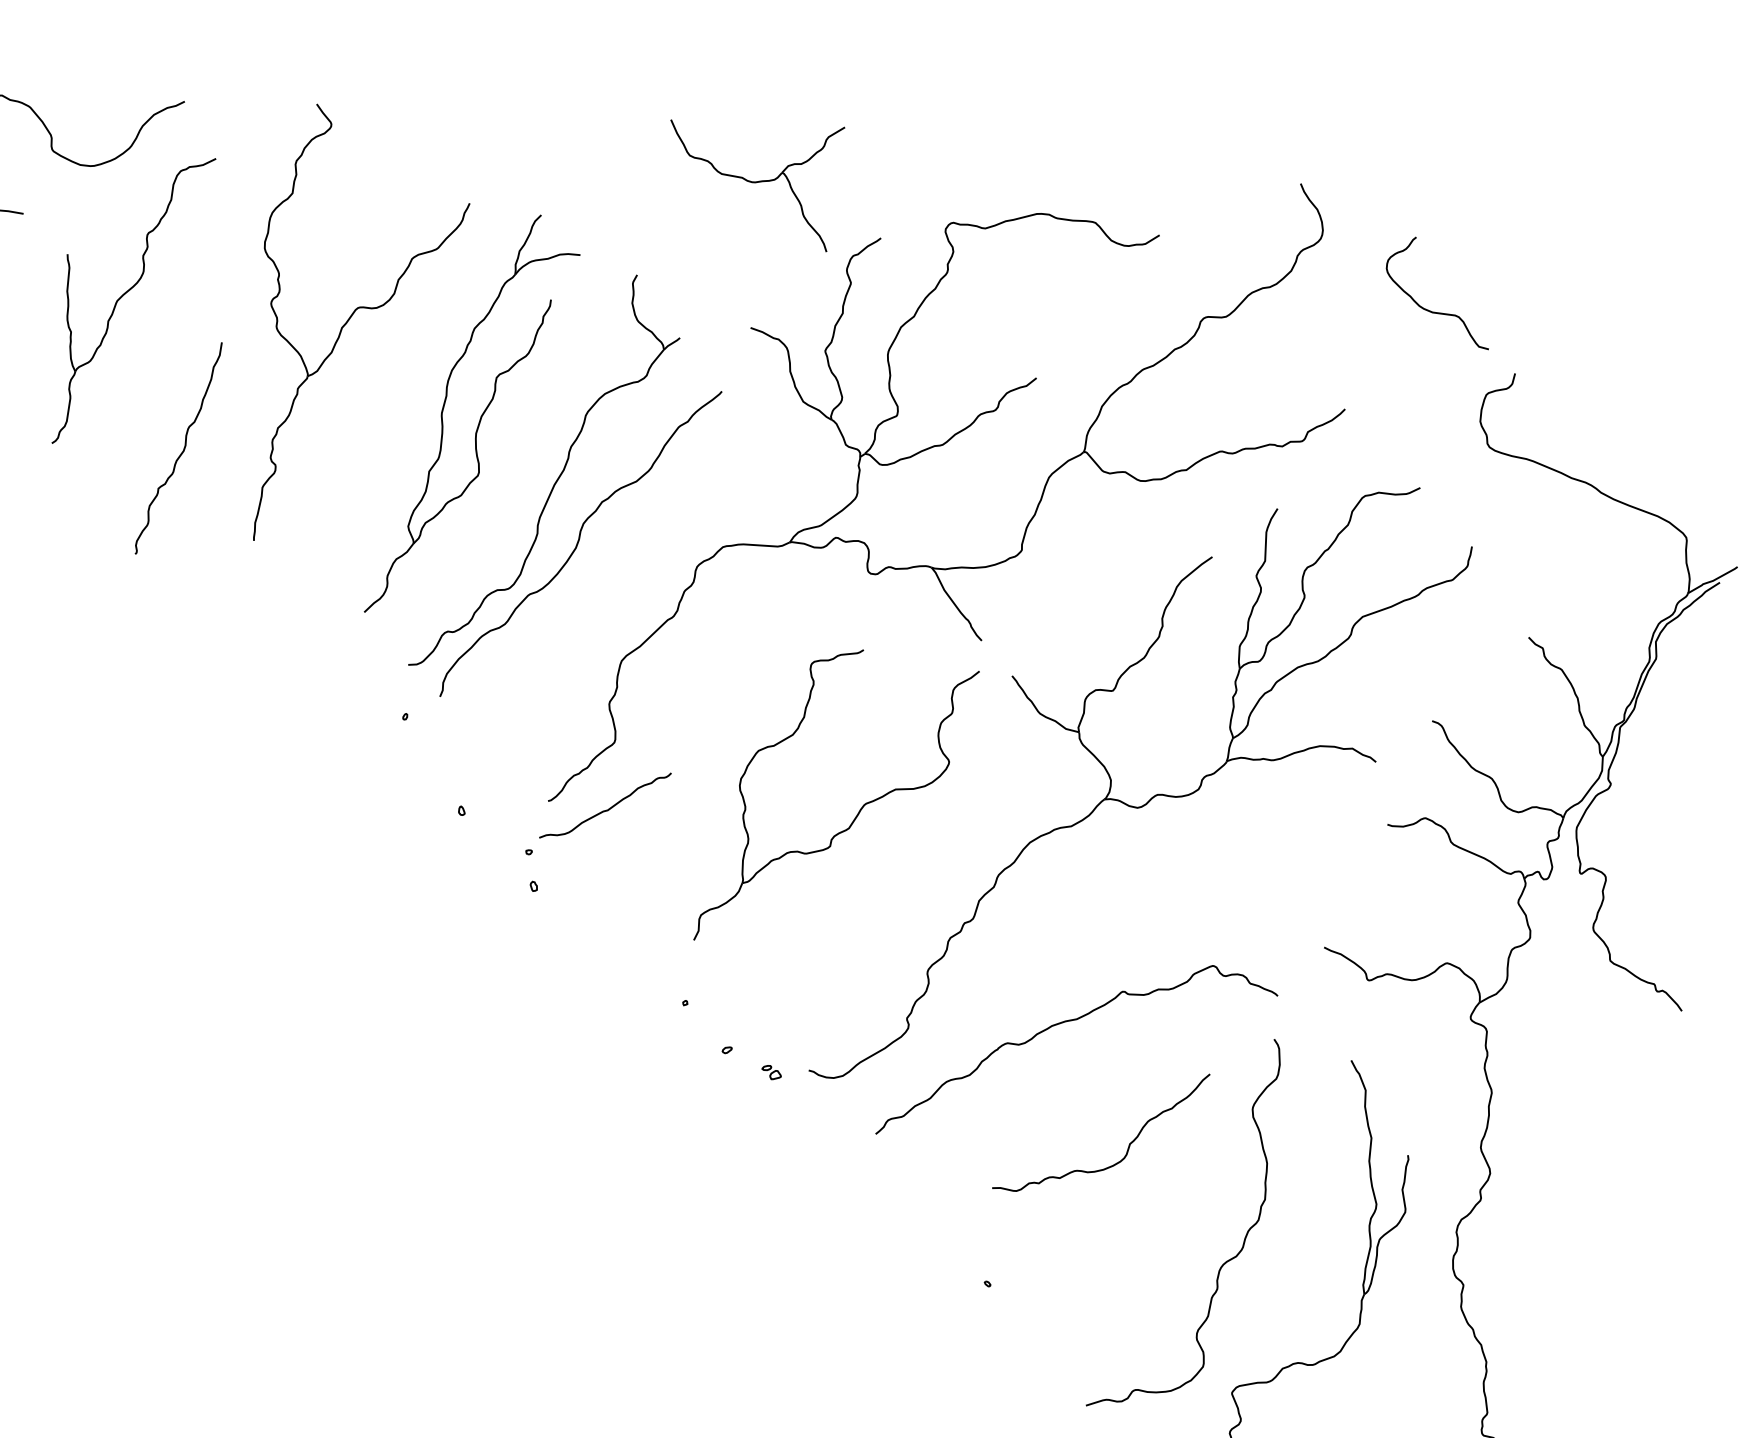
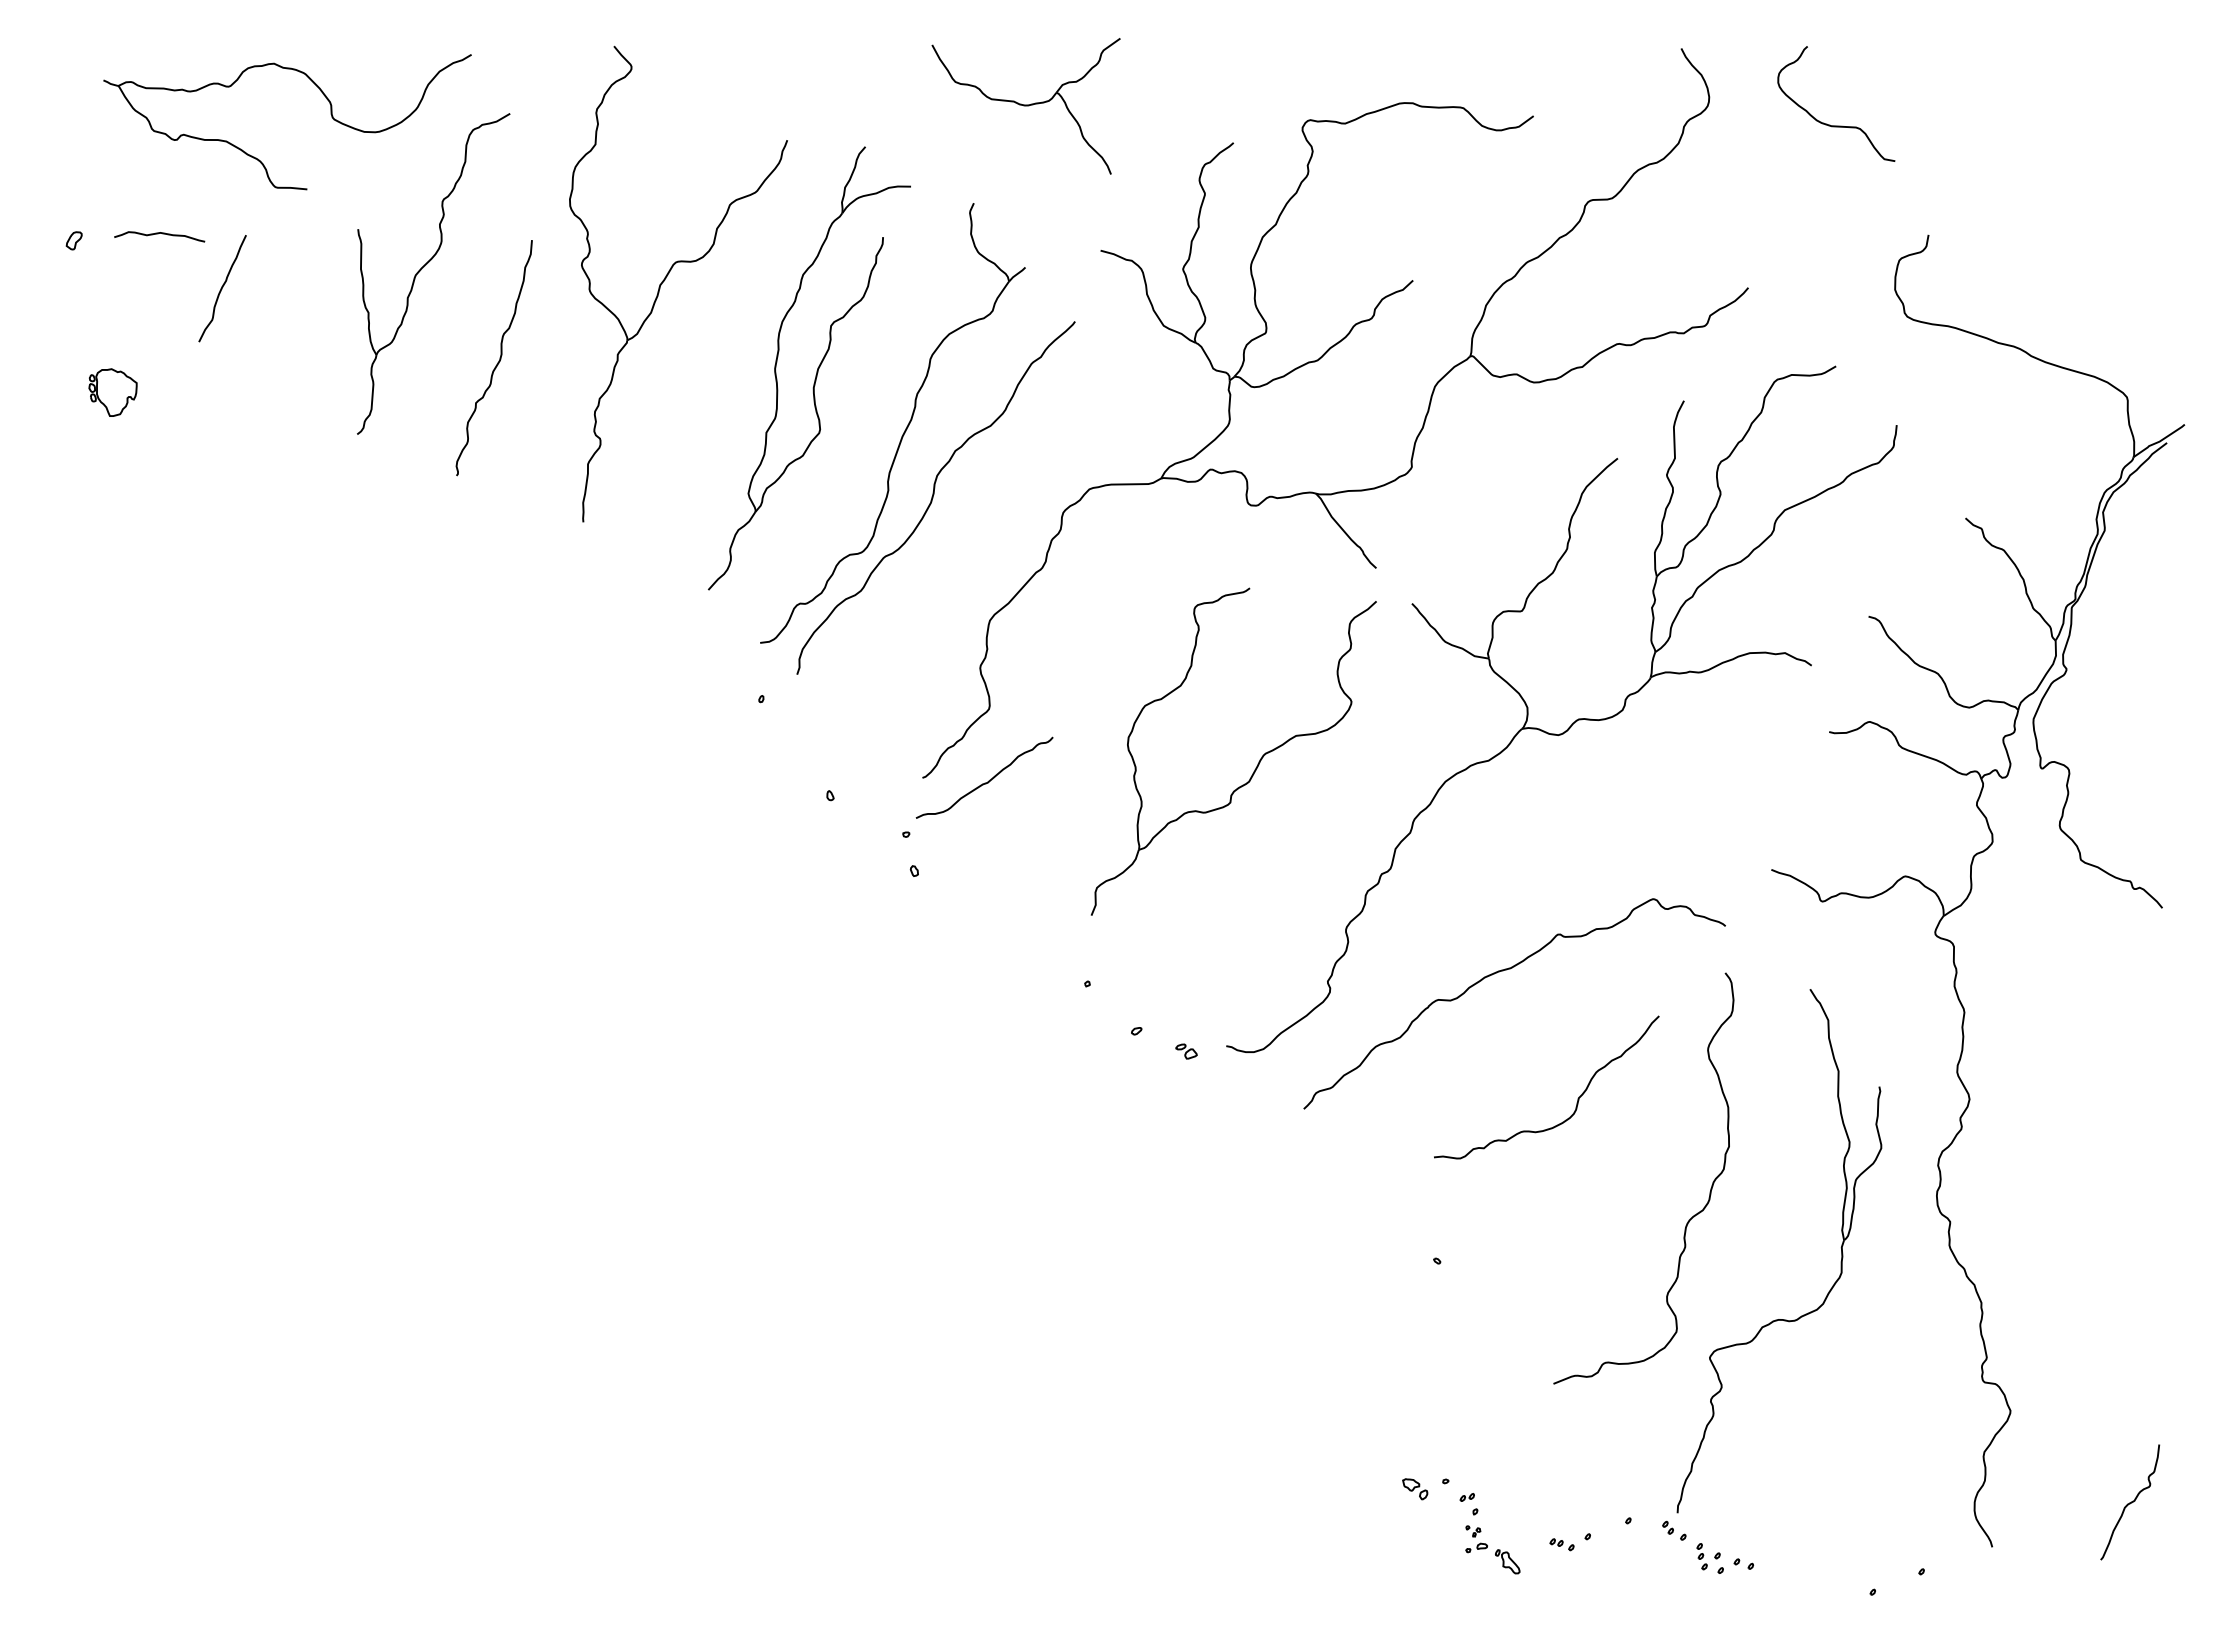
part: (752, 183) -> (1025, 106), moved
curve: (1431, 310) -> (1830, 124), moved
curve: (182, 450) -> (498, 360), moved

